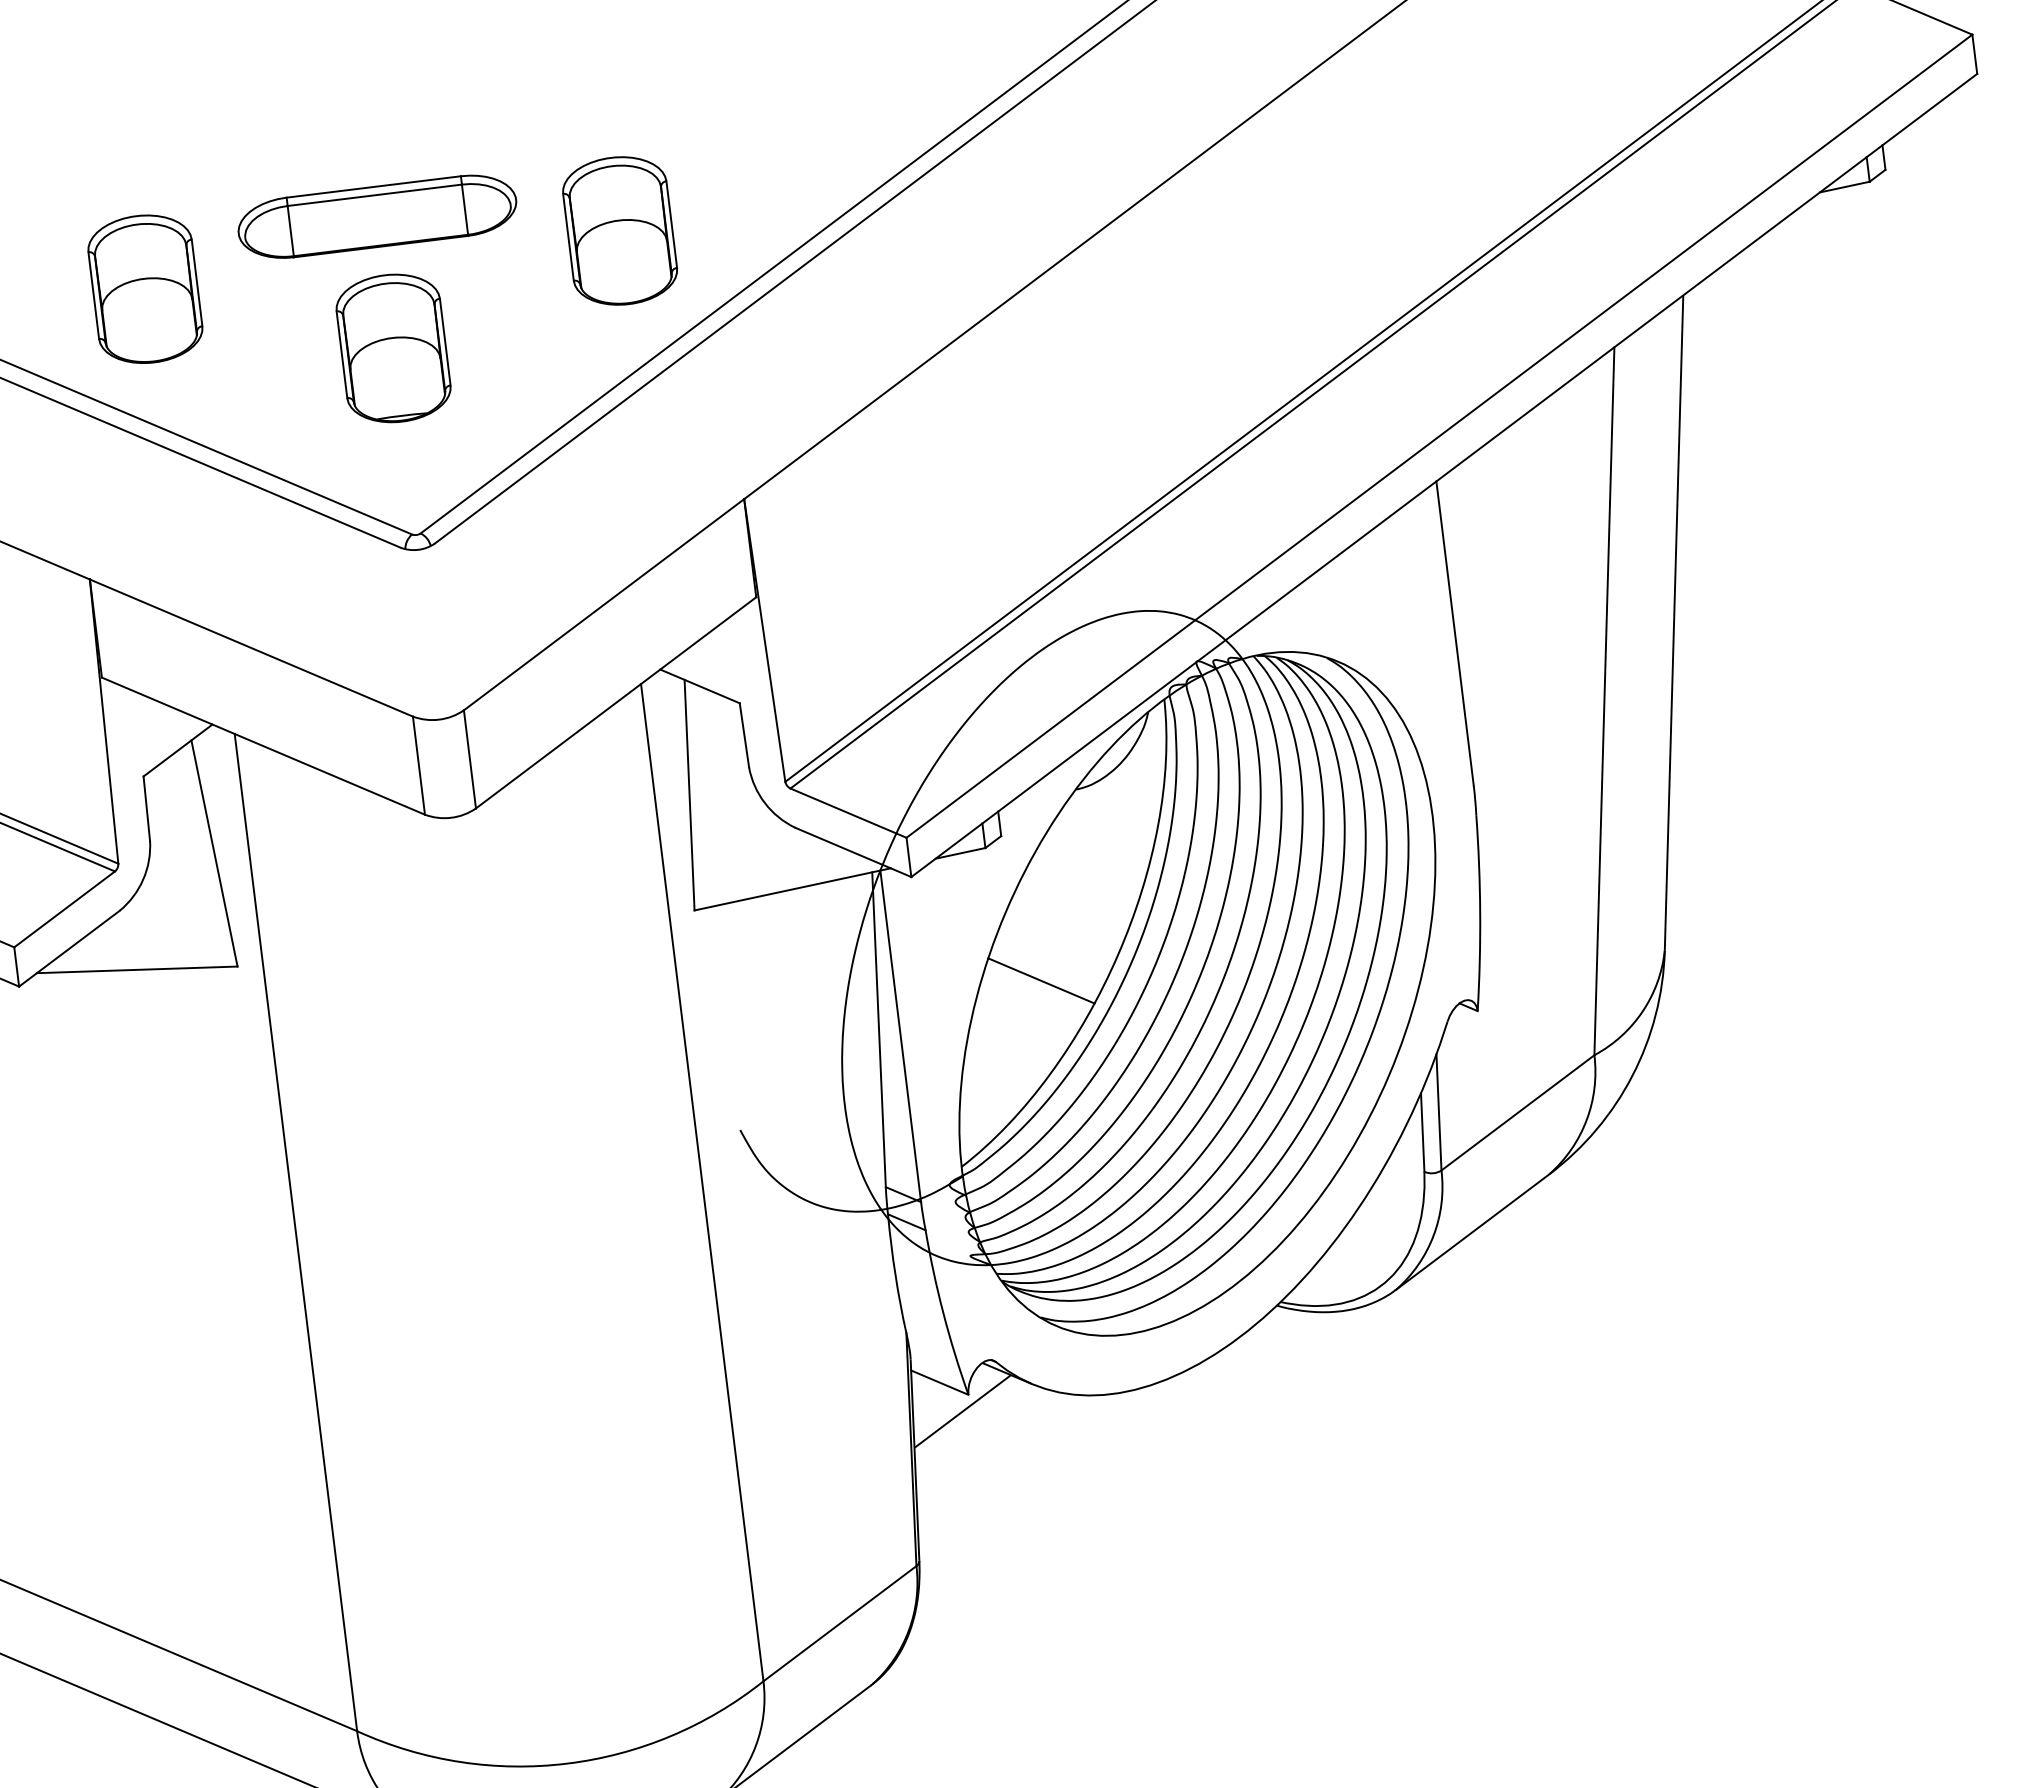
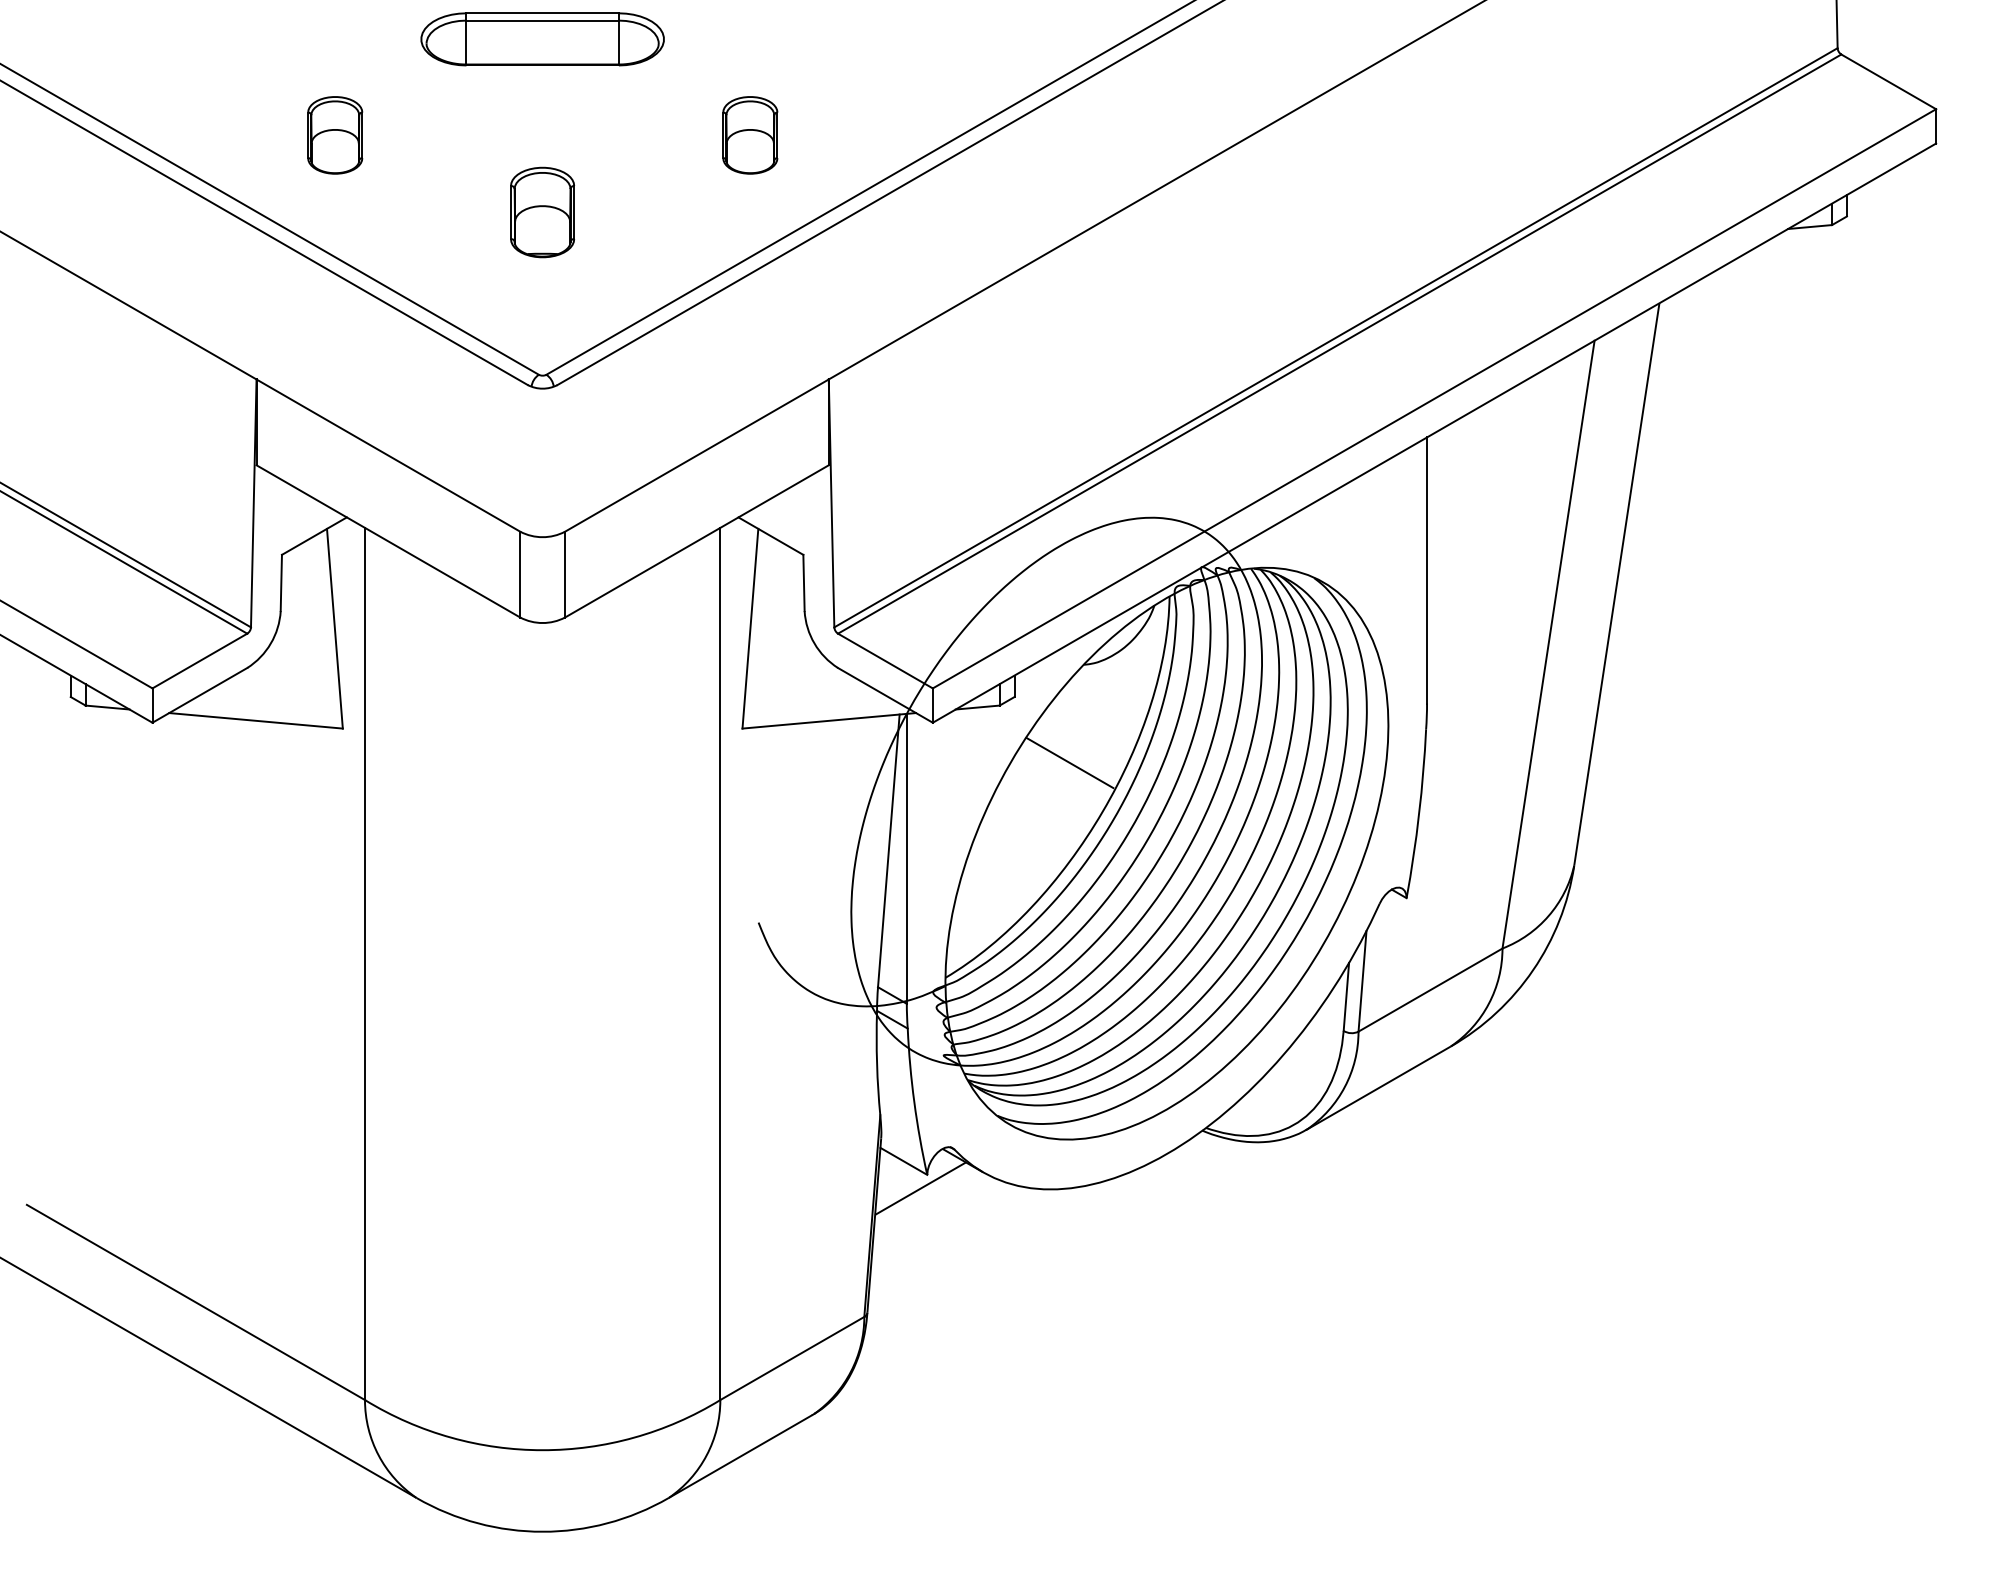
part: (377, 216) -> (542, 39), moved
part: (620, 231) -> (750, 135), size x0.6
part: (145, 289) -> (335, 135), size x0.6
part: (393, 348) -> (542, 212), size x0.7
line: (1040, 980) -> (1069, 762), moved

